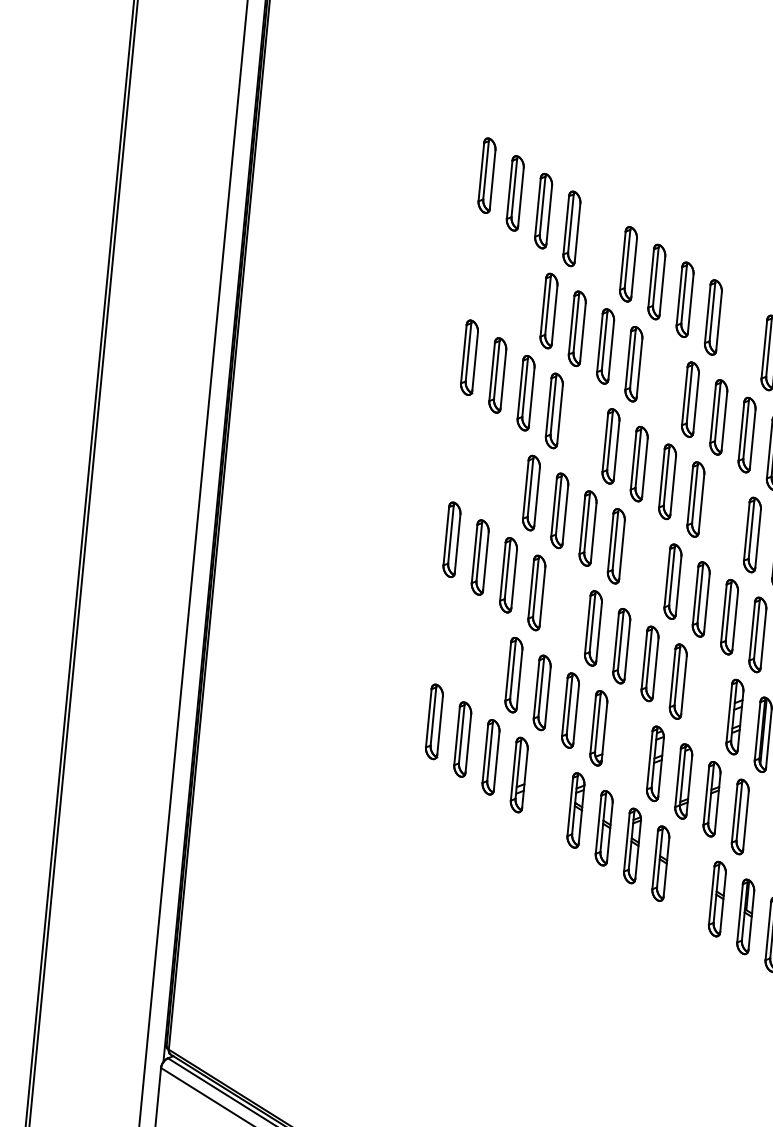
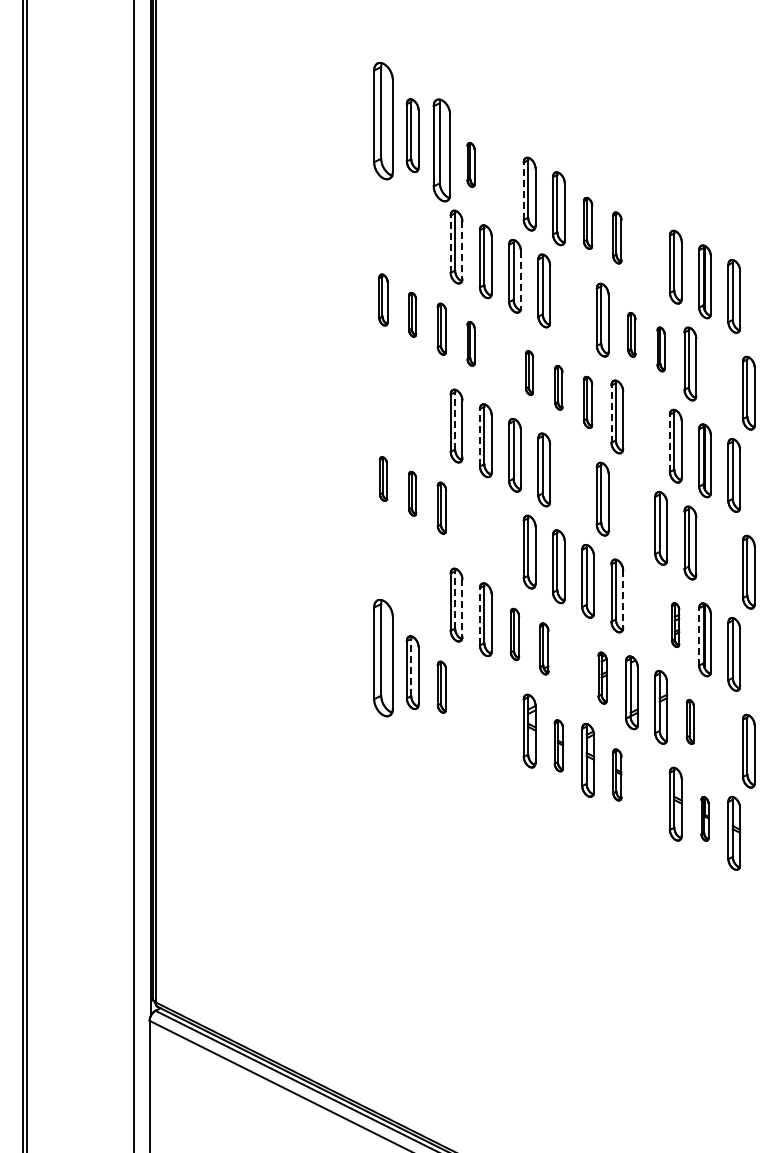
part: (487, 175) -> (383, 120), size x1.6
part: (543, 210) -> (441, 149), size x1.4
part: (571, 228) -> (470, 164), size x0.6
line: (622, 261) -> (523, 191), solid -> dashed
part: (684, 299) -> (587, 223), size x0.7
line: (543, 307) -> (450, 244), solid -> dashed
line: (554, 315) -> (462, 250), solid -> dashed
part: (713, 317) -> (617, 237), size x0.7
line: (610, 350) -> (520, 279), solid -> dashed
part: (469, 357) -> (383, 299), size x0.7
part: (497, 375) -> (412, 314), size x0.6
part: (525, 392) -> (441, 328), size x0.7
part: (553, 410) -> (470, 343), size x0.6
part: (718, 417) -> (631, 334), size x0.6
part: (746, 435) -> (660, 349), size x0.6
part: (610, 445) -> (529, 372), size x0.6
part: (638, 463) -> (558, 387), size x0.6
part: (666, 481) -> (587, 402), size x0.7
line: (530, 487) -> (455, 420), solid -> dashed
line: (690, 496) -> (611, 414), solid -> dashed
line: (553, 506) -> (479, 437), solid -> dashed
line: (746, 531) -> (669, 443), solid -> dashed
part: (452, 539) -> (383, 478), size x0.6
part: (480, 557) -> (412, 493), size x0.6
part: (508, 574) -> (441, 507), size x0.7
part: (536, 592) -> (470, 522), removed
part: (700, 599) -> (631, 513), removed
line: (513, 669) -> (455, 599), solid -> dashed
line: (519, 679) -> (462, 608), solid -> dashed
line: (684, 684) -> (623, 598), solid -> dashed
line: (536, 689) -> (479, 616), solid -> dashed
part: (569, 710) -> (514, 634), size x0.7
part: (734, 716) -> (675, 624), size x0.6
part: (434, 721) -> (383, 657), size x1.6
part: (599, 727) -> (544, 648), size x0.7
line: (757, 730) -> (699, 636), solid -> dashed
line: (461, 734) -> (411, 667), solid -> dashed
part: (490, 756) -> (441, 686), size x0.7
part: (655, 763) -> (602, 677), size x0.7
part: (519, 774) -> (471, 701), removed
part: (740, 816) -> (690, 721), size x0.6
part: (603, 827) -> (558, 745), size x0.7
part: (661, 863) -> (617, 774), size x0.7
part: (745, 916) -> (704, 818), size x0.6

